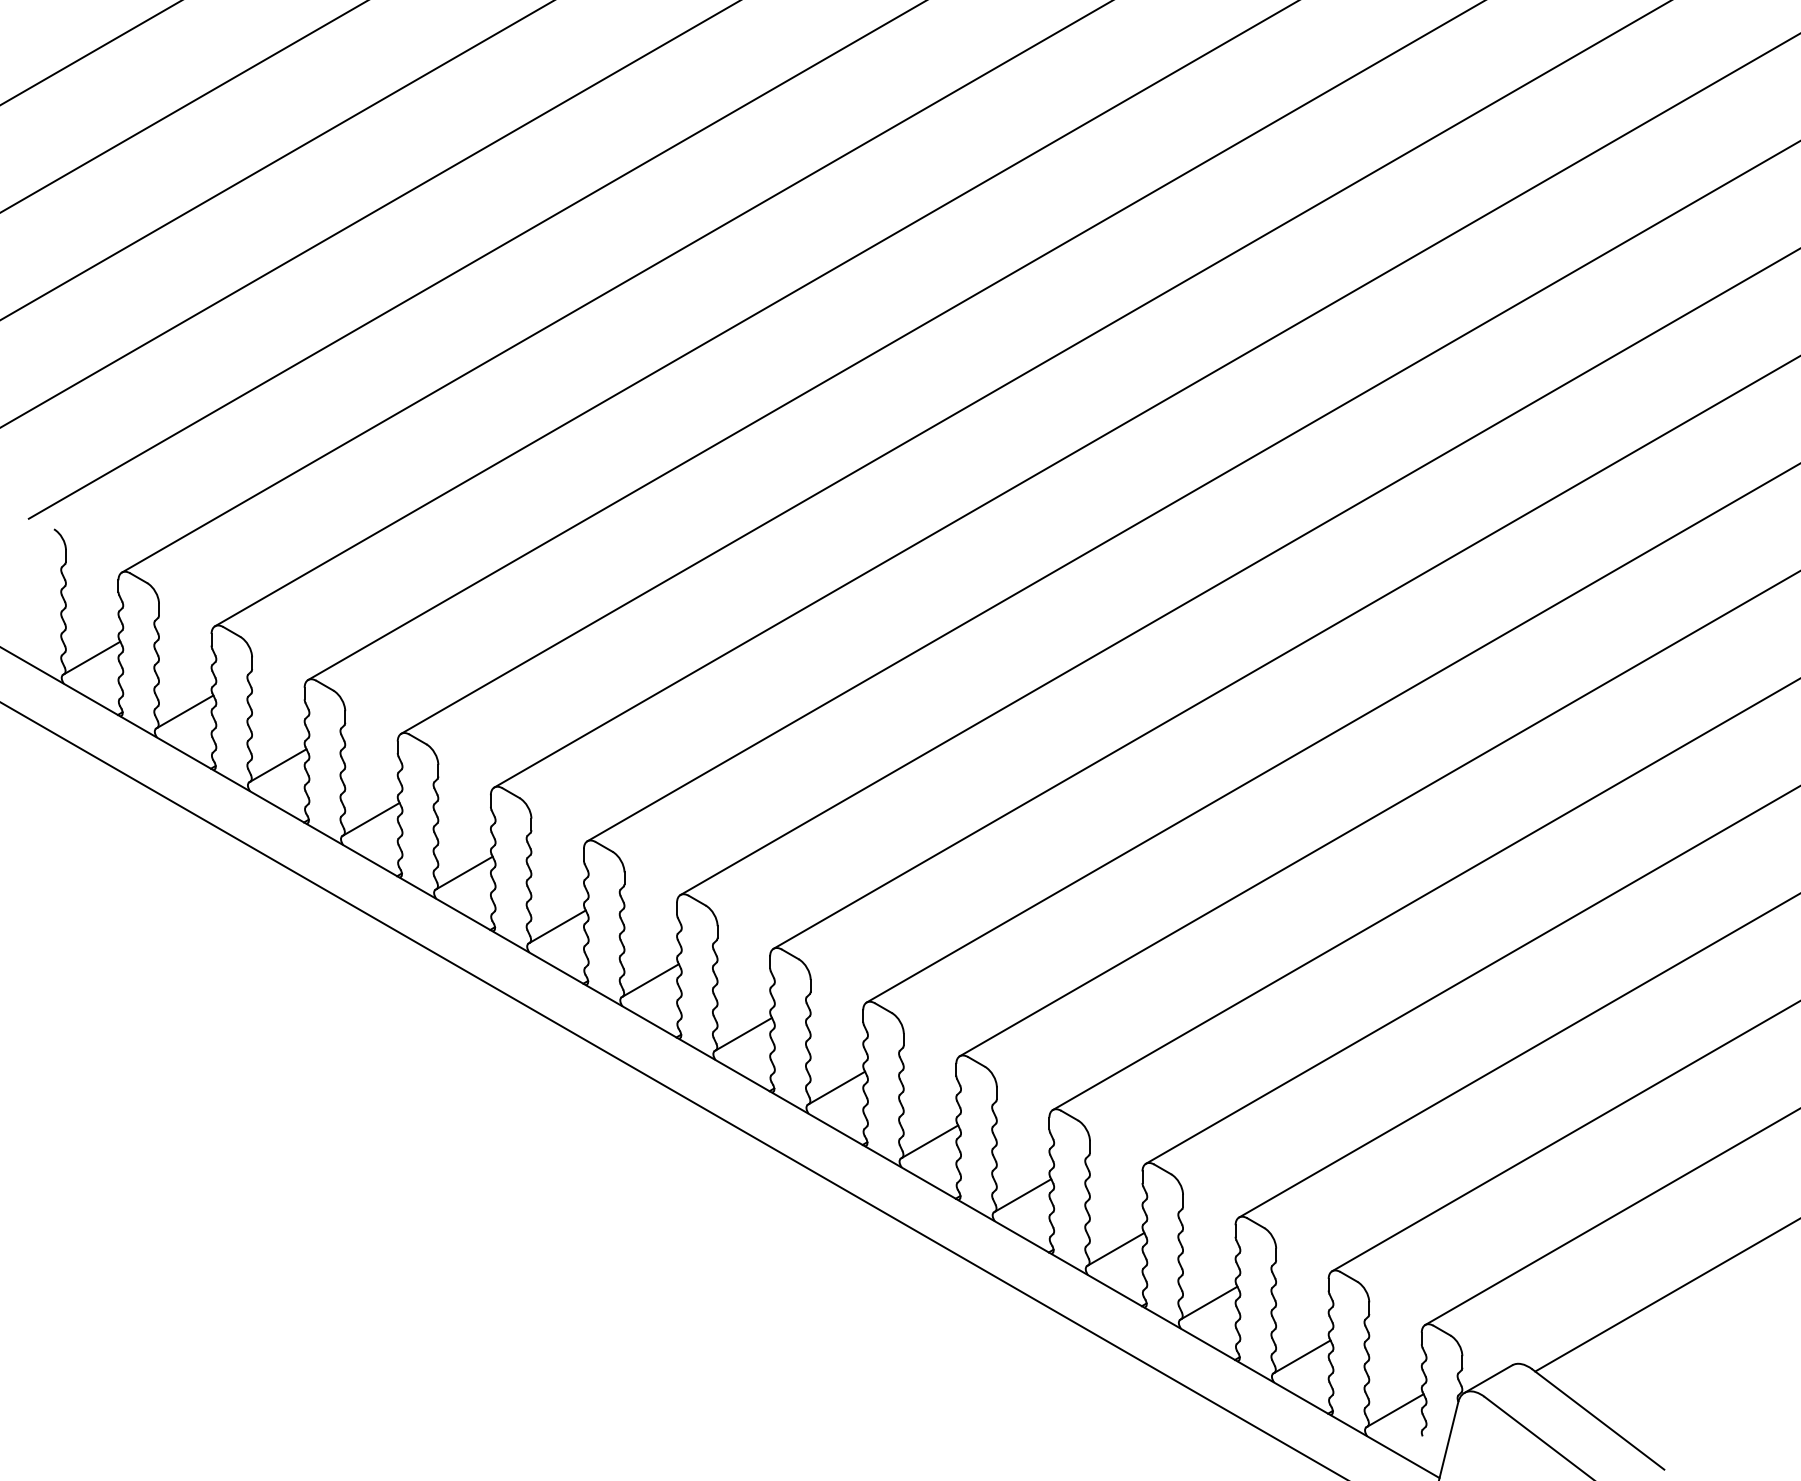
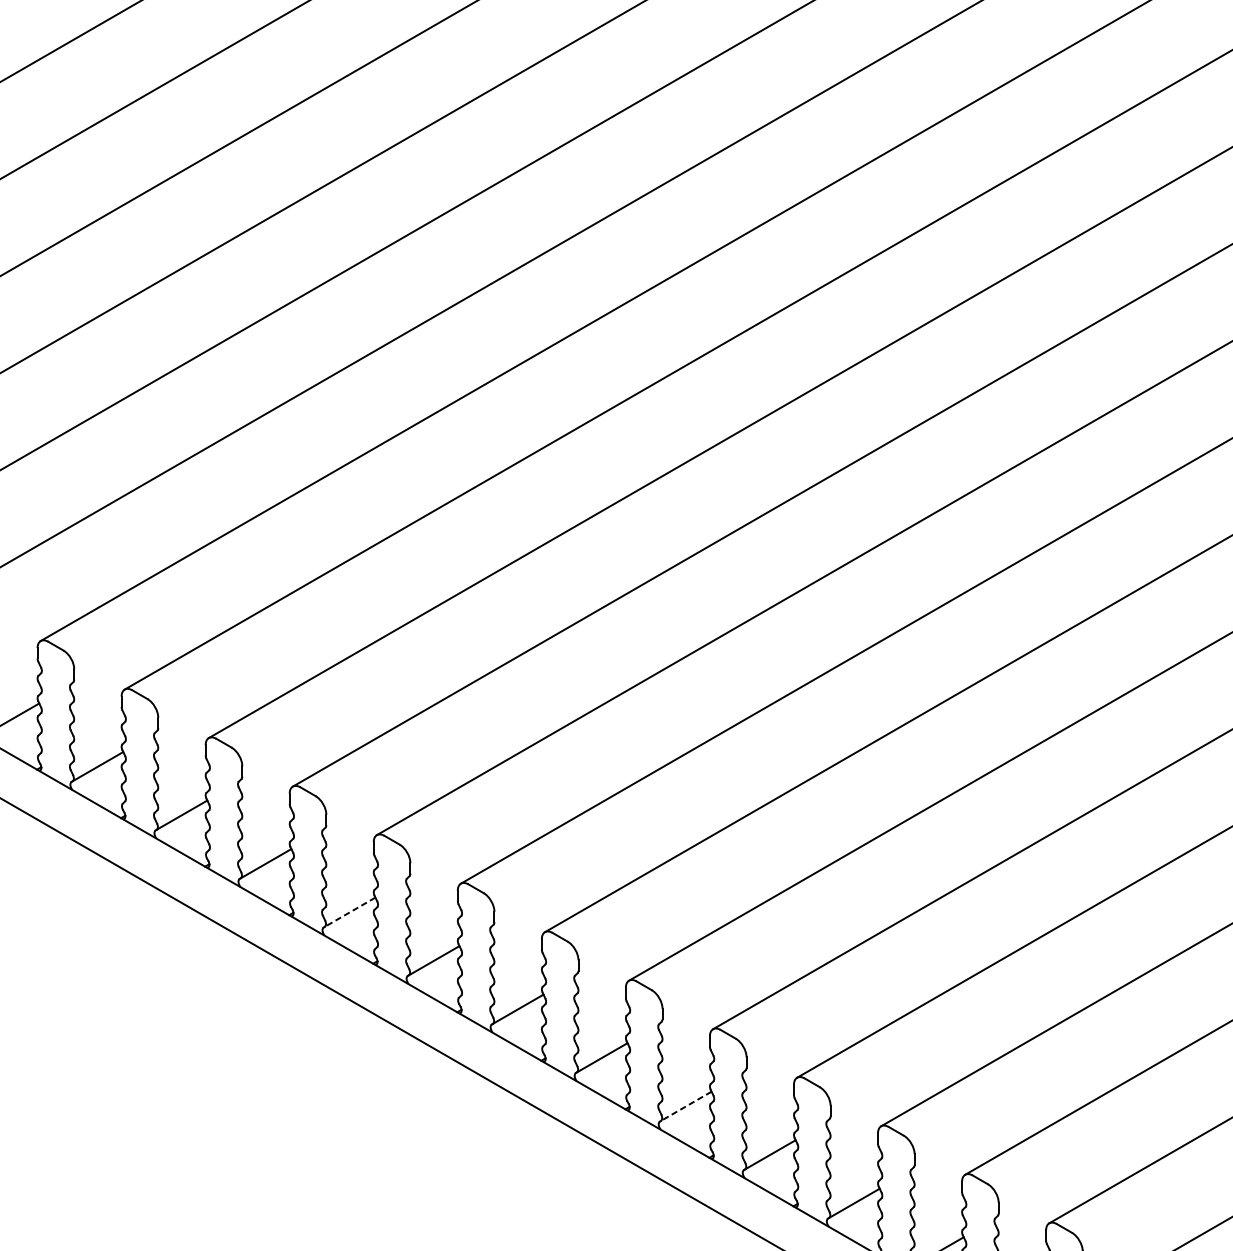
line: (650, 980) -> (349, 912), solid -> dashed
line: (1022, 1195) -> (685, 1106), solid -> dashed

